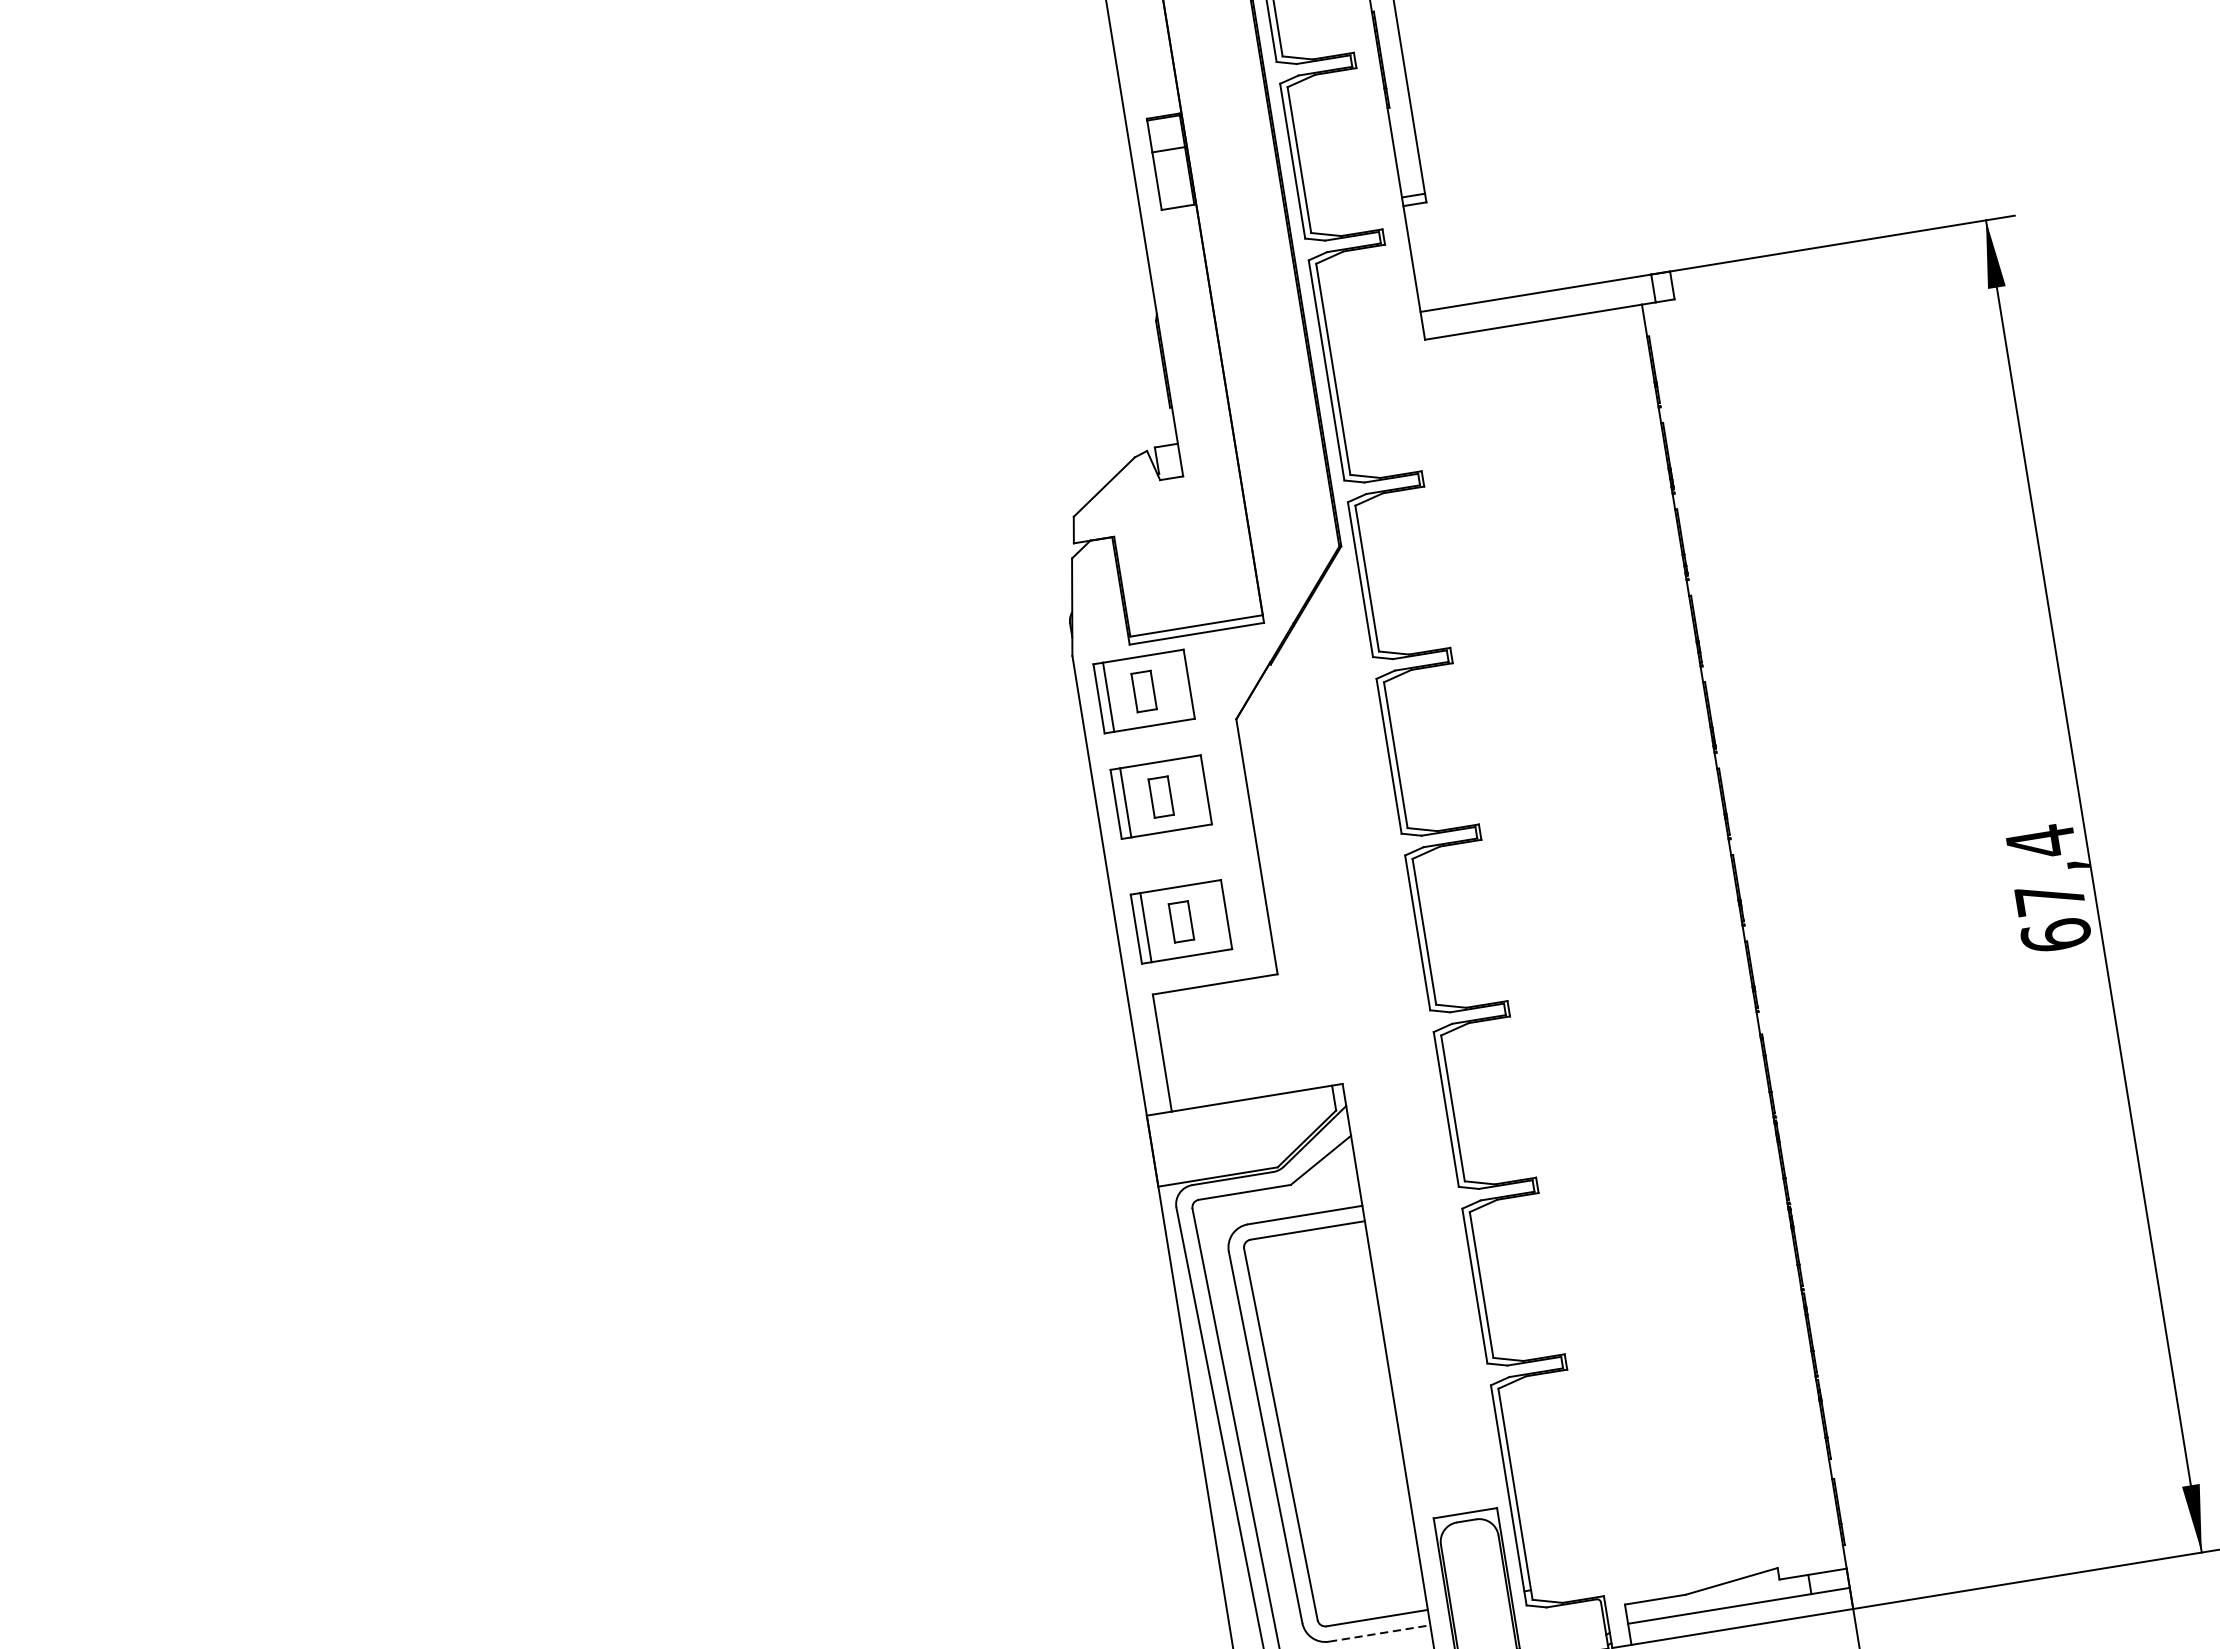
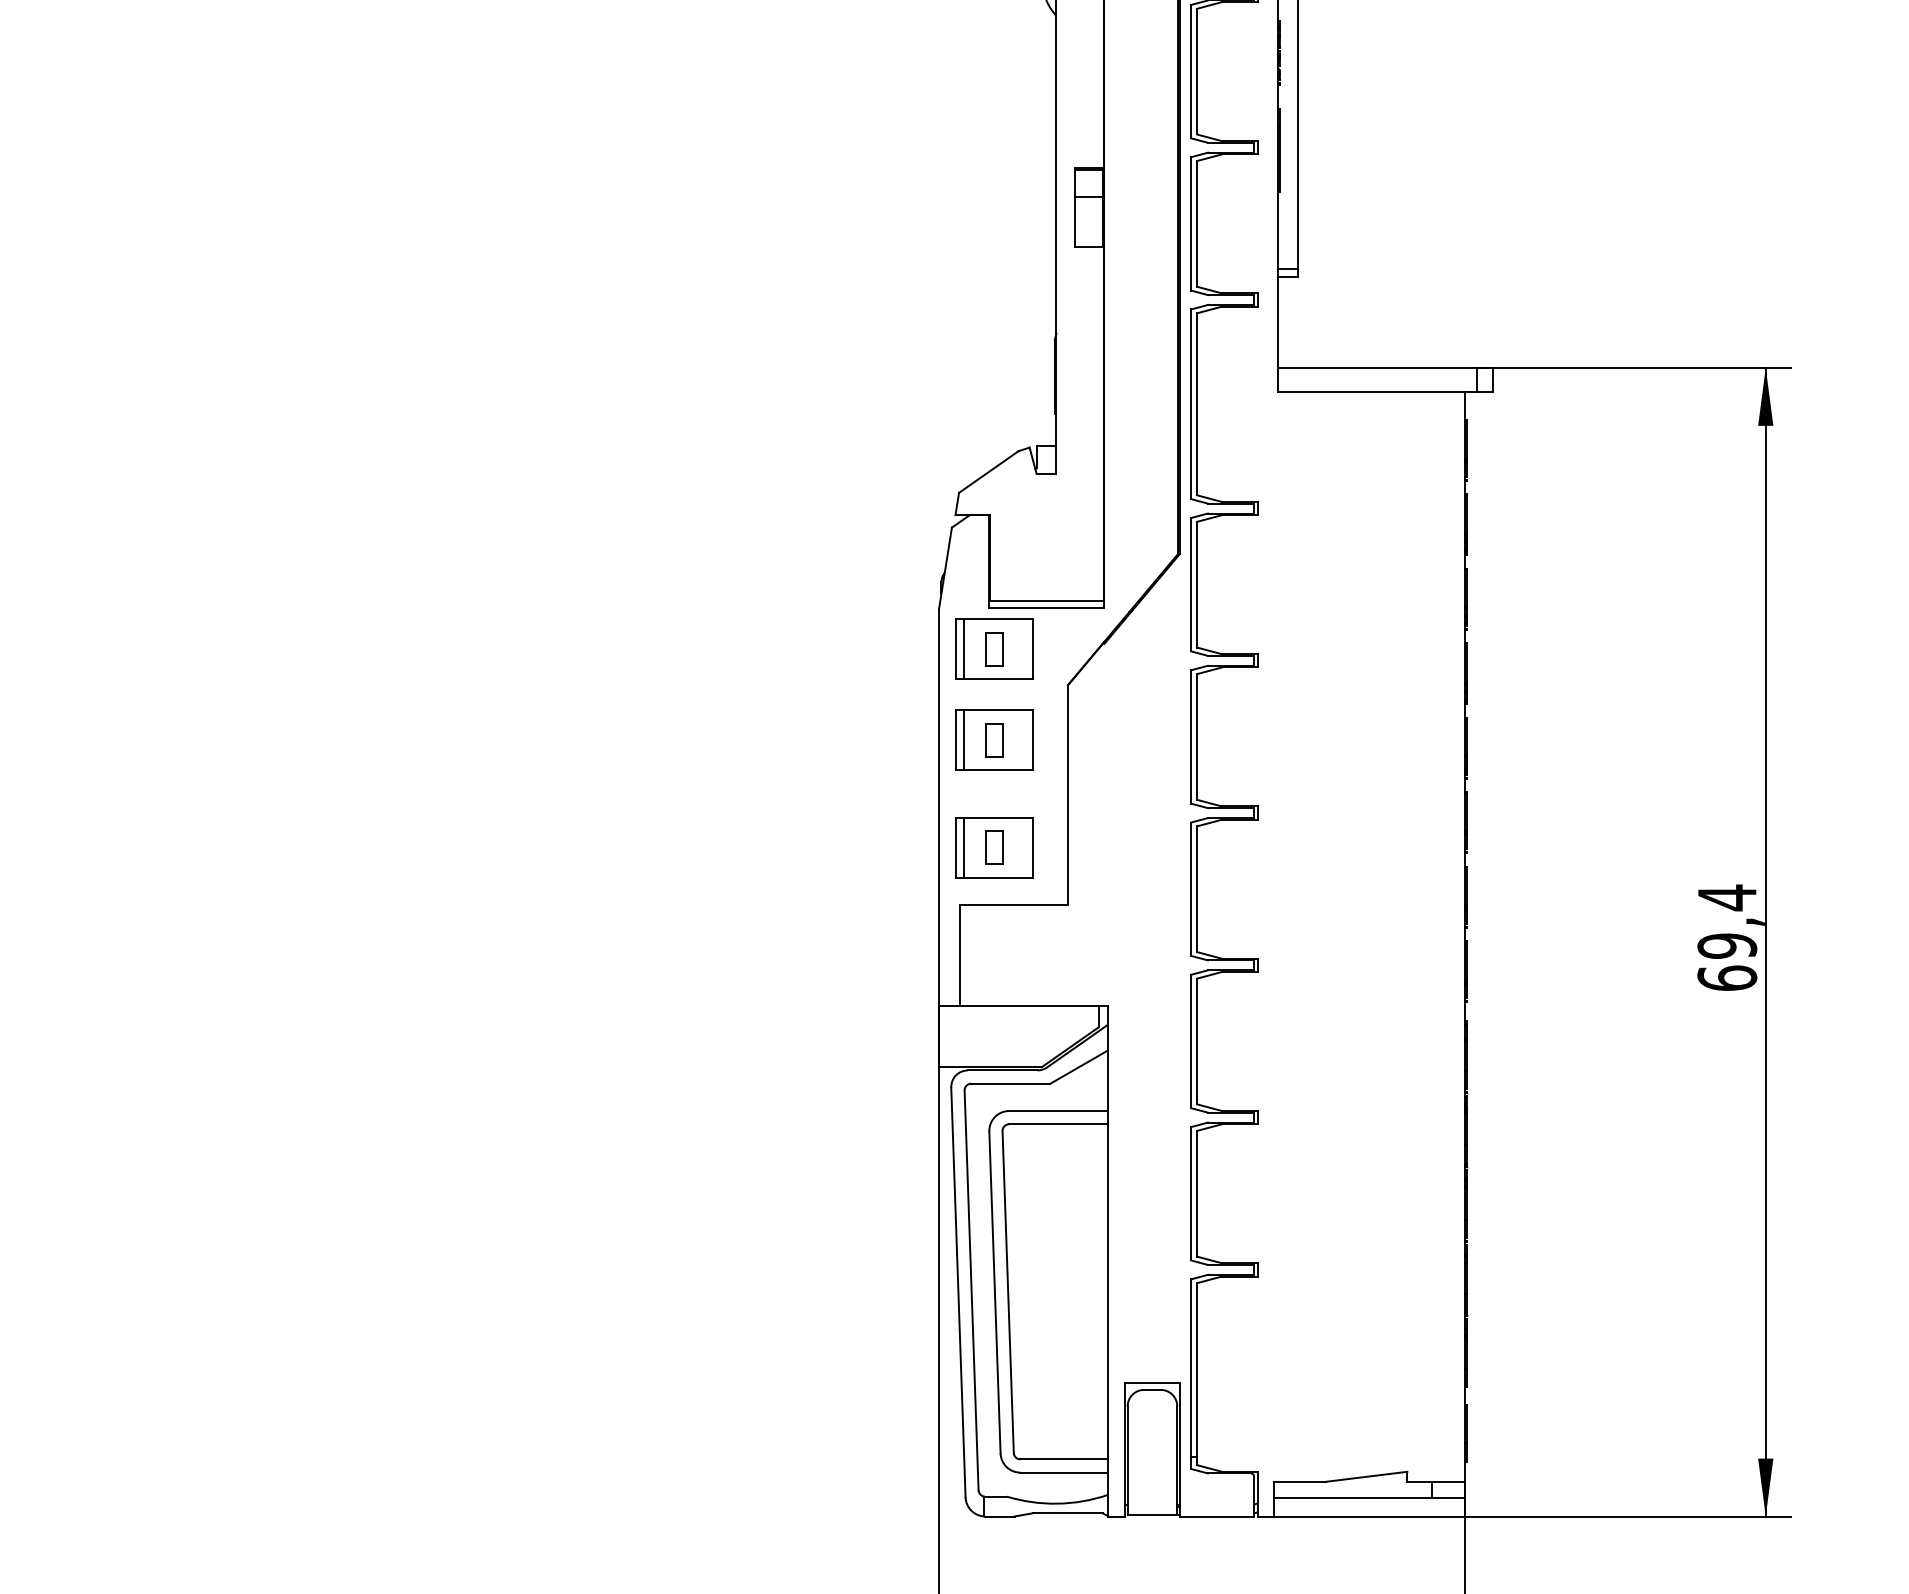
text: (2050, 897) -> (1727, 945), 67,4 -> 69,4
line: (1380, 1633) -> (1064, 1472), dashed -> solid

